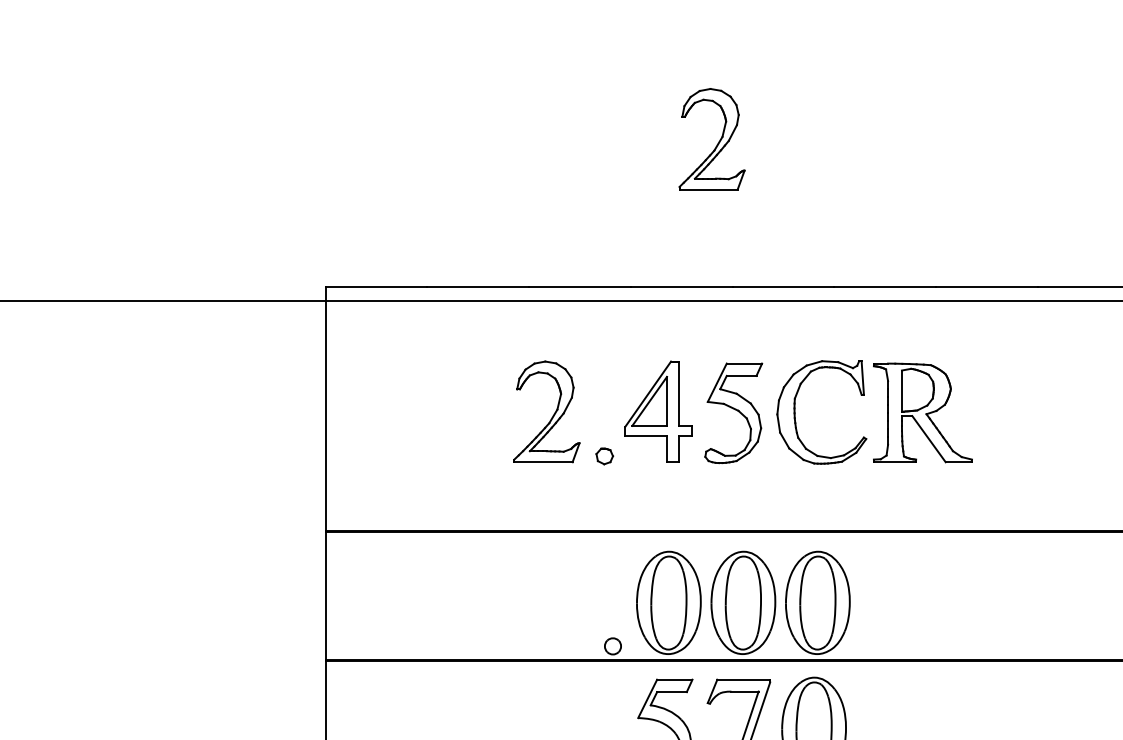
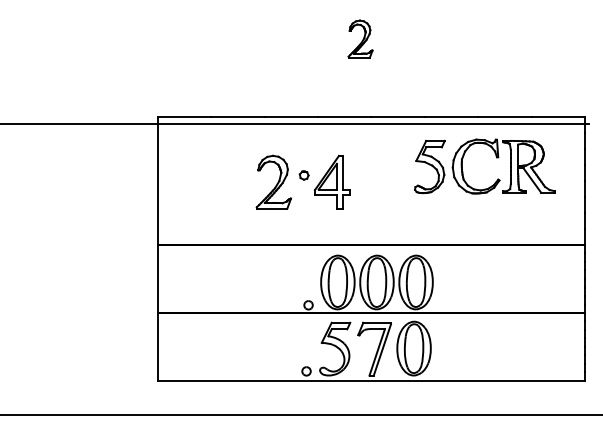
part: (711, 137) -> (360, 38), size x0.7
part: (860, 397) -> (496, 158), moved
part: (603, 456) -> (303, 175), moved

